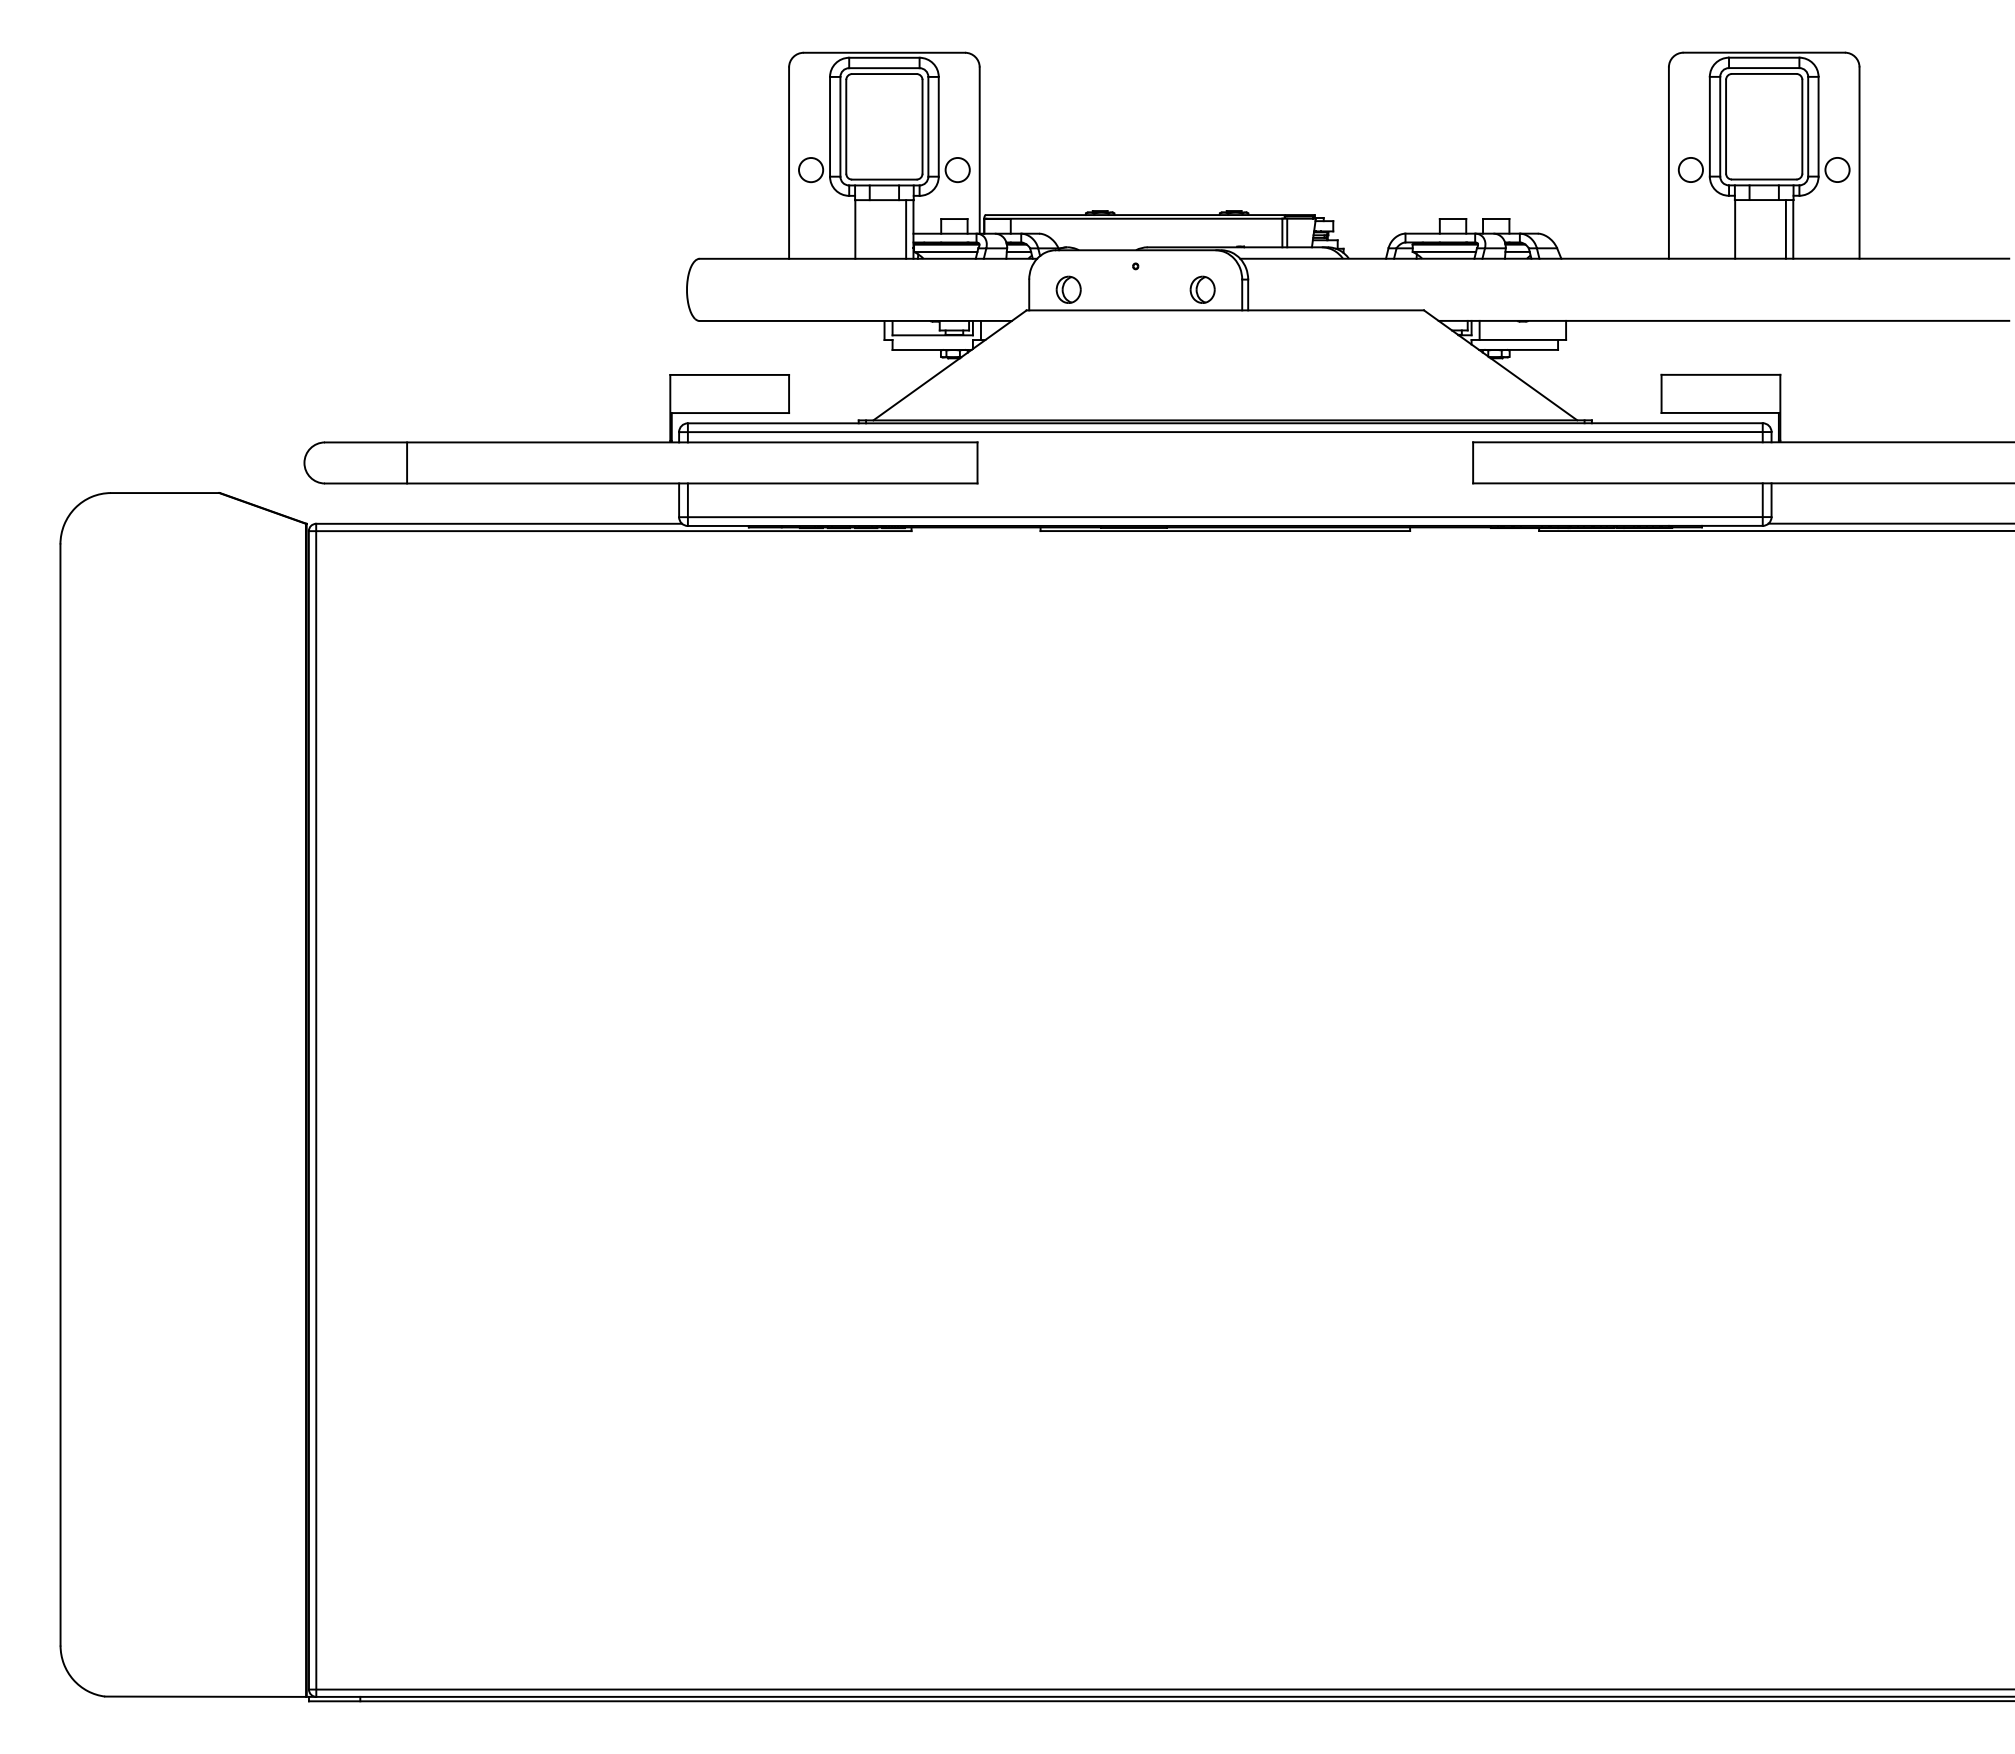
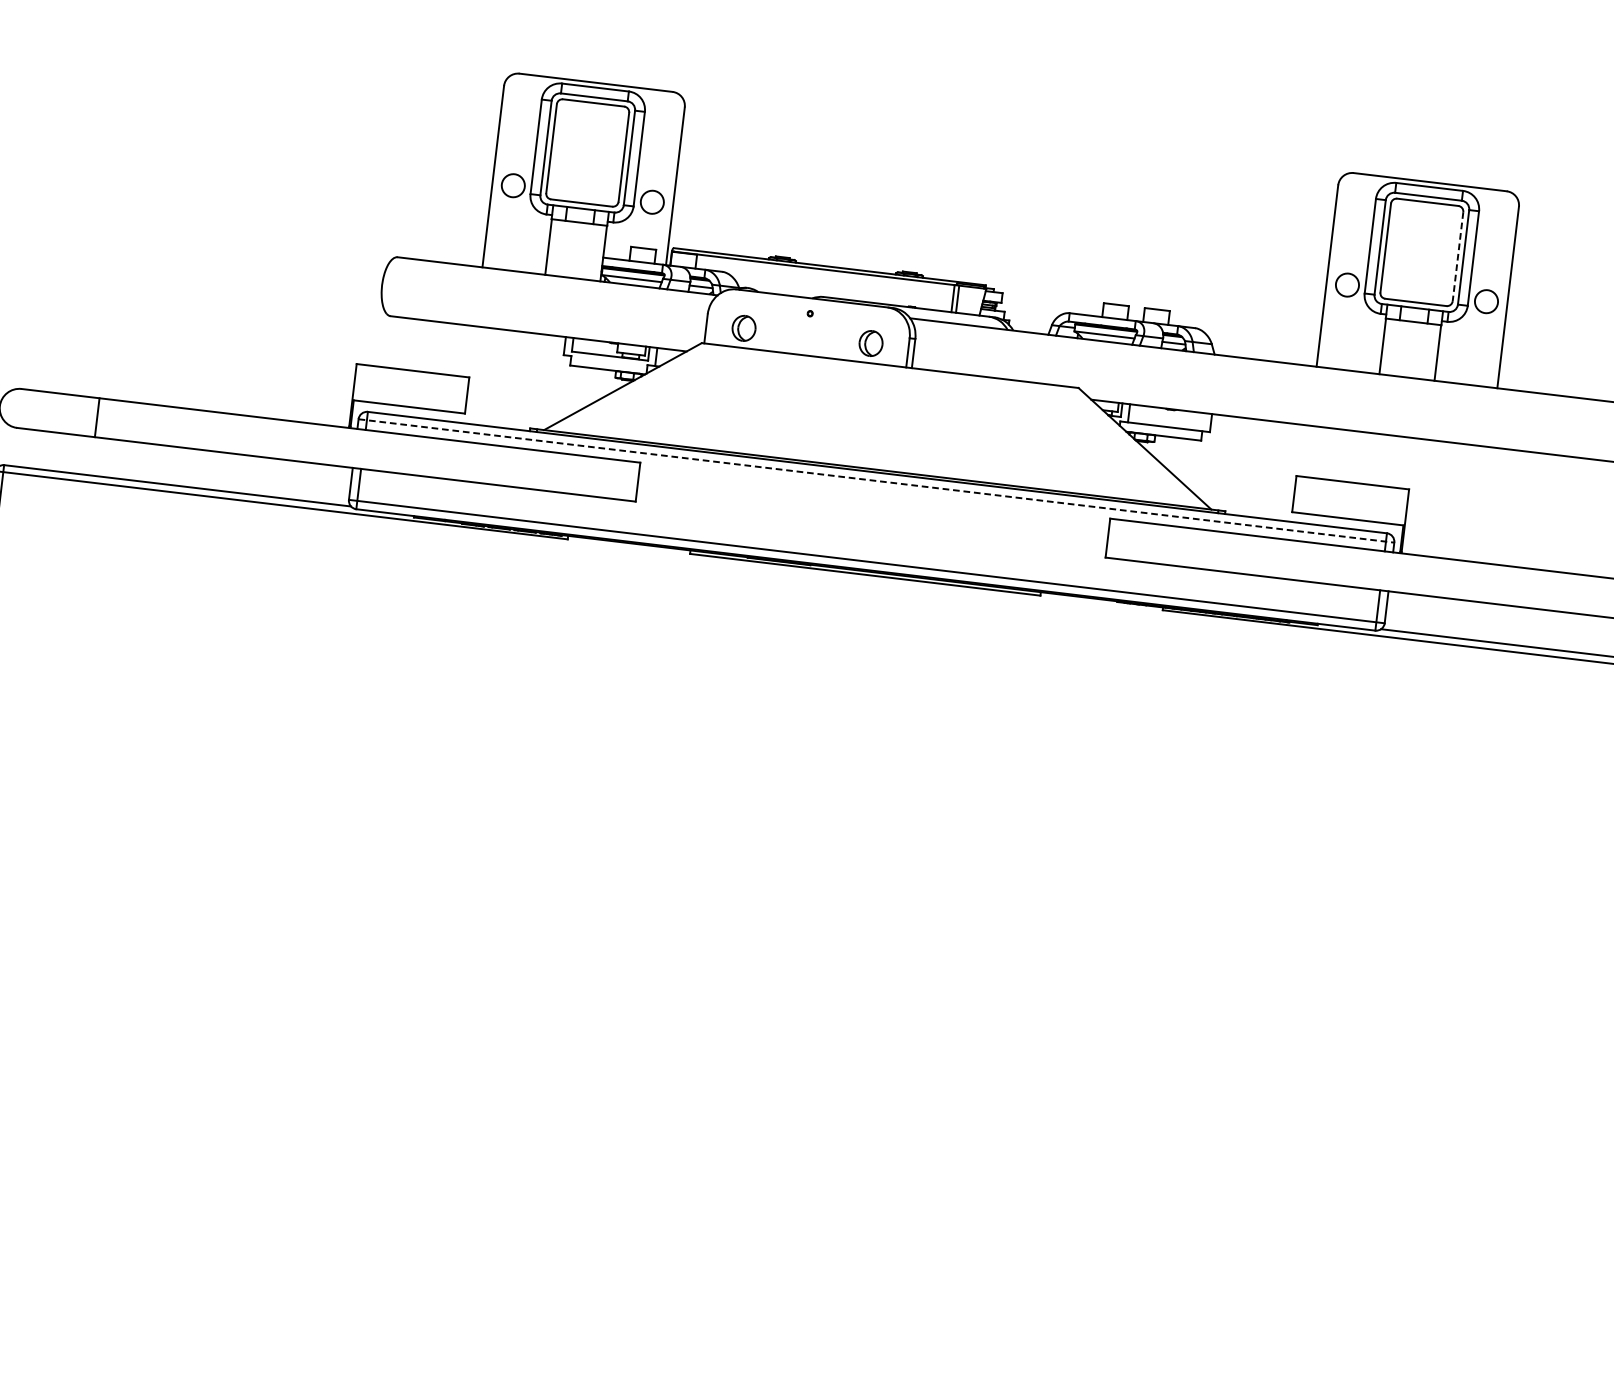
line: (1802, 126) -> (1458, 256), solid -> dashed
line: (906, 229) -> (597, 252), removed
line: (1785, 229) -> (1430, 352), removed
line: (1225, 432) -> (876, 481), solid -> dashed

